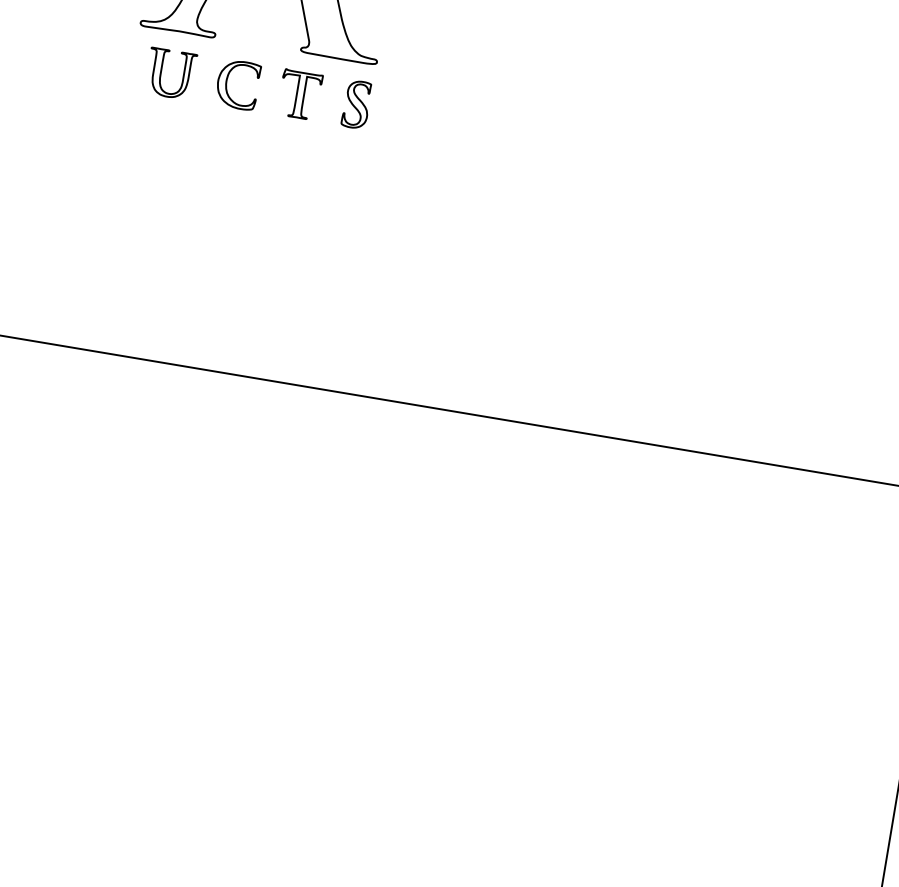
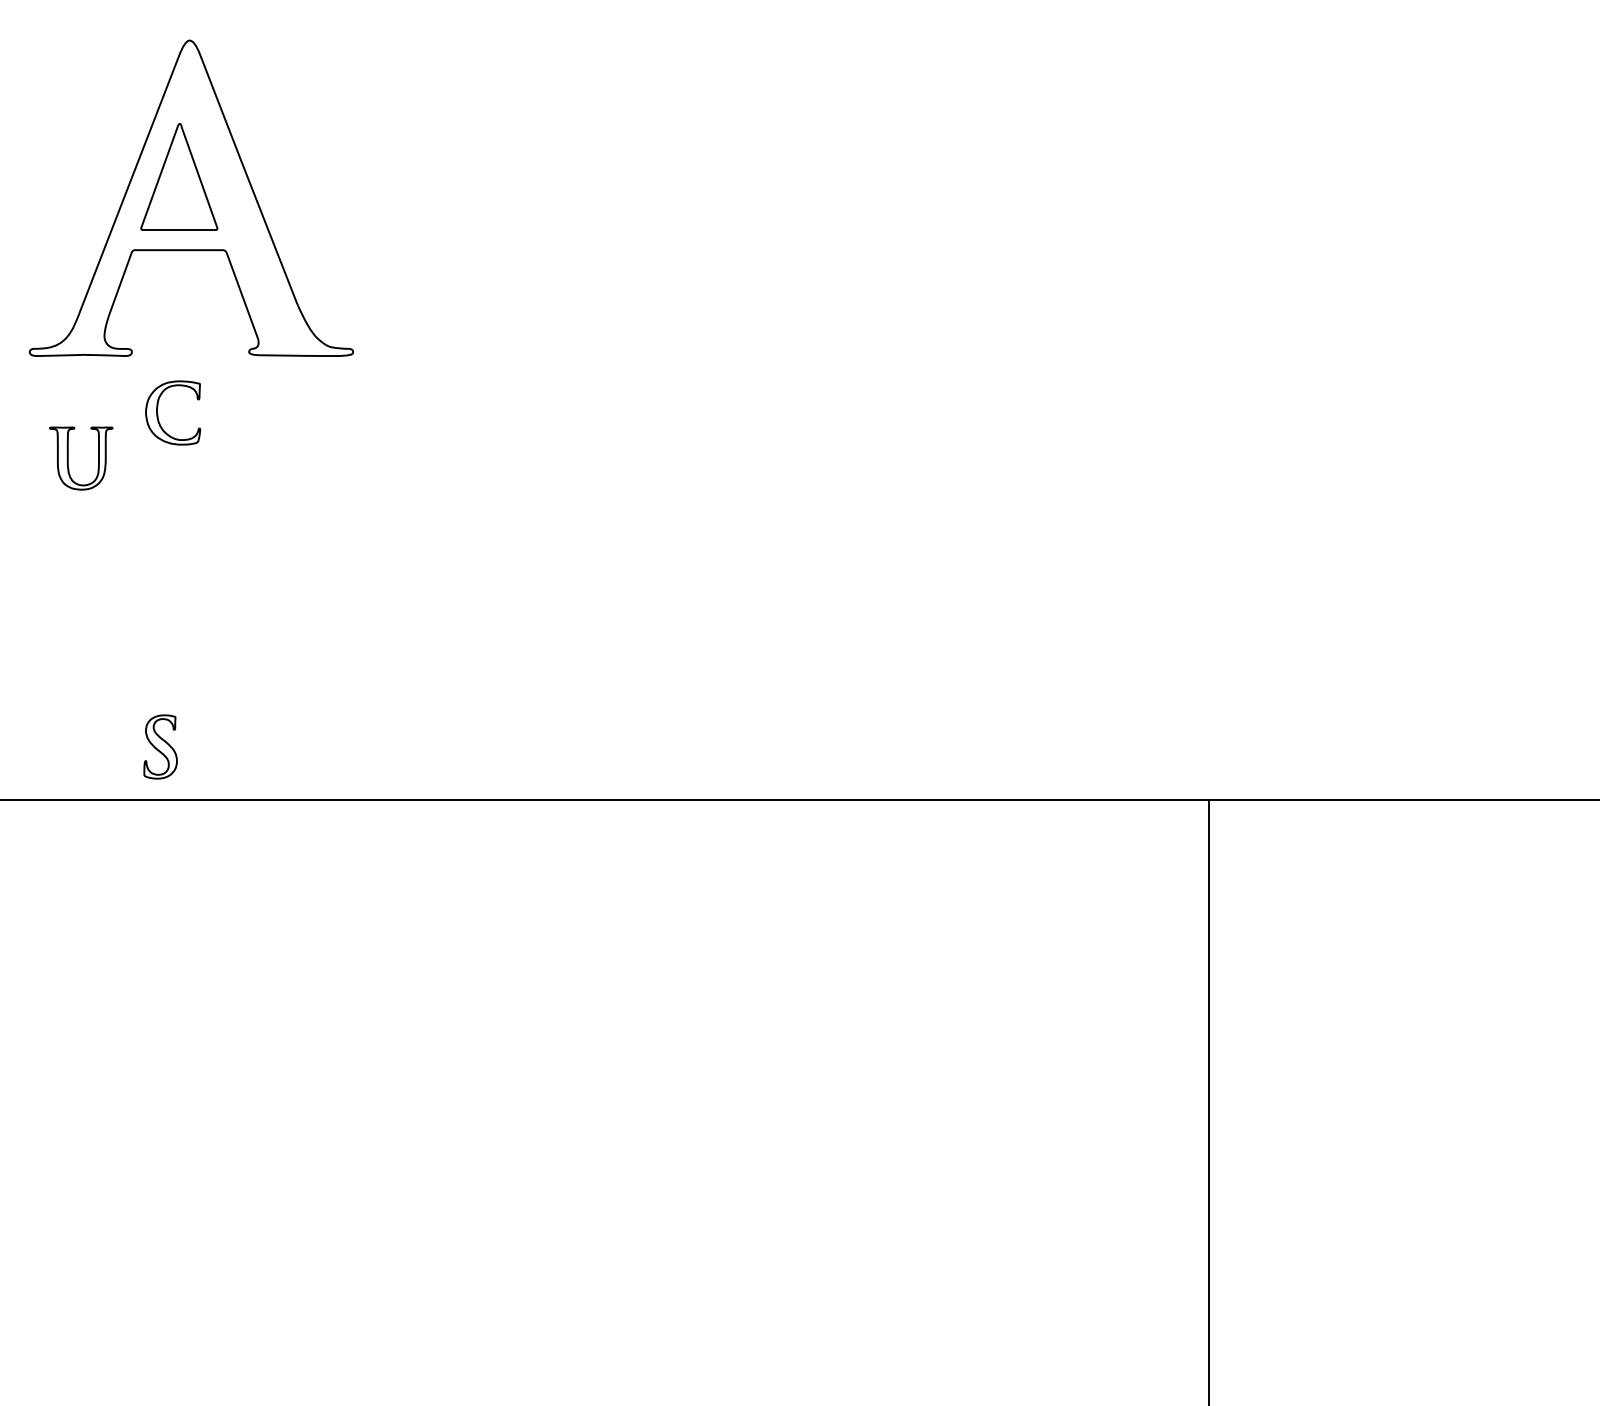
part: (161, 72) -> (68, 458), moved
part: (299, 94) -> (257, 412), removed
part: (356, 104) -> (160, 746), moved

